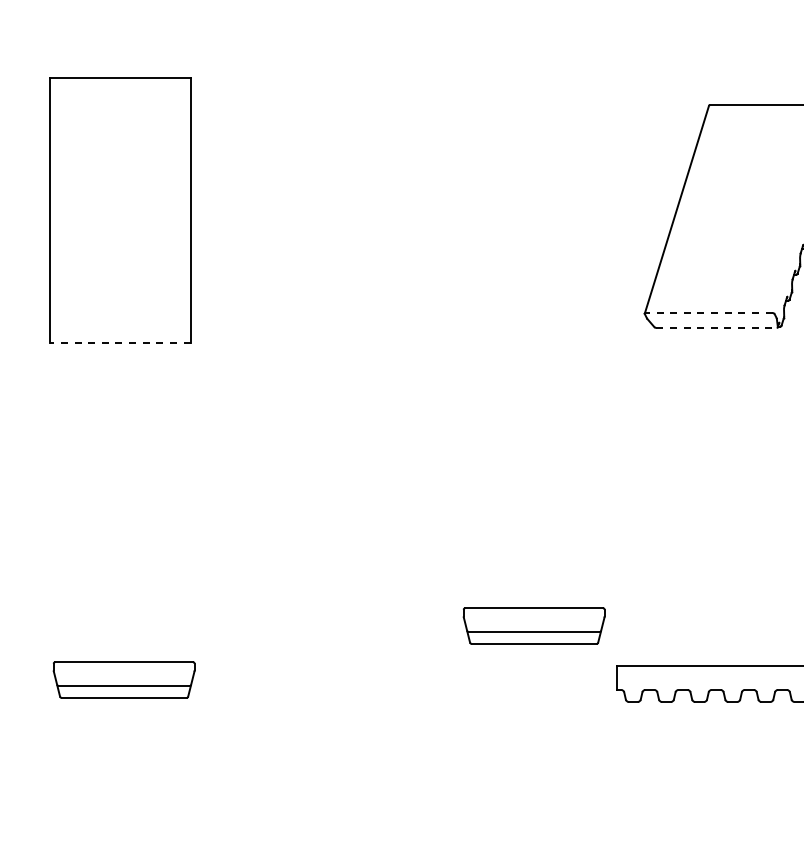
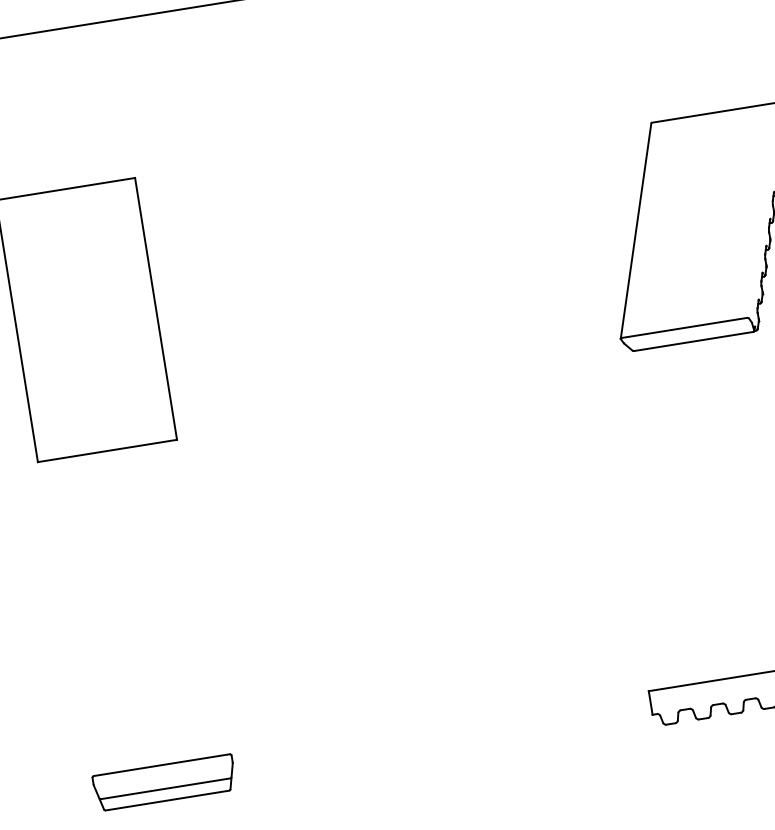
line: (708, 313) -> (683, 328), dashed -> solid
line: (717, 327) -> (694, 340), dashed -> solid
line: (119, 343) -> (106, 451), dashed -> solid
part: (533, 625) -> (560, 664), removed

